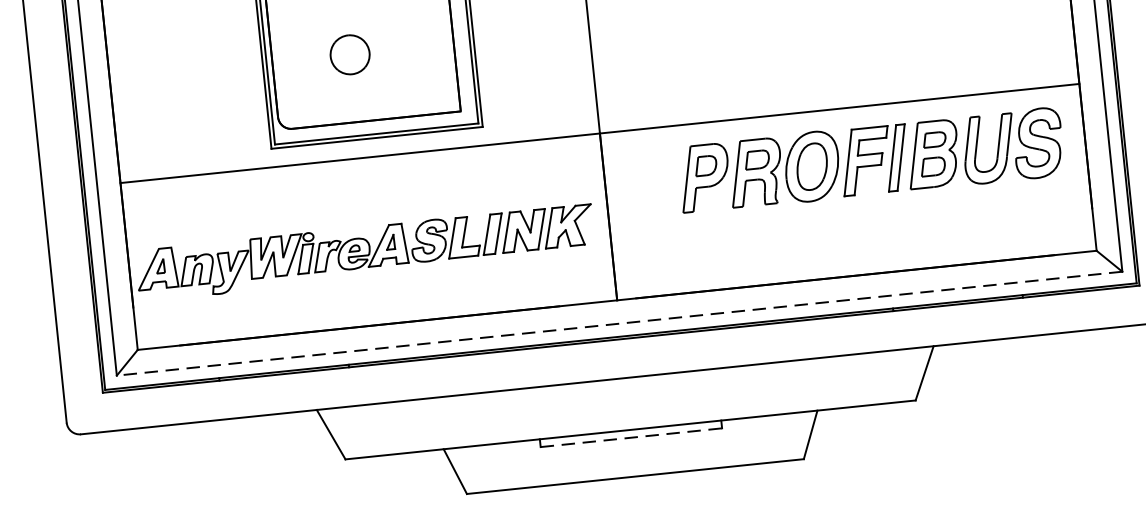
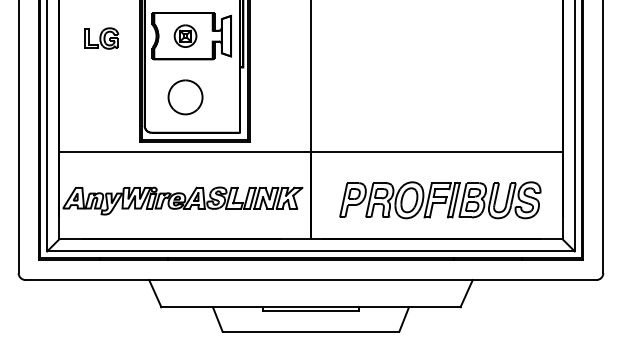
part: (350, 54) -> (185, 97), size x1.67
part: (871, 160) -> (440, 200), moved
line: (618, 323) -> (310, 251), dashed -> solid
line: (630, 438) -> (310, 311), dashed -> solid

